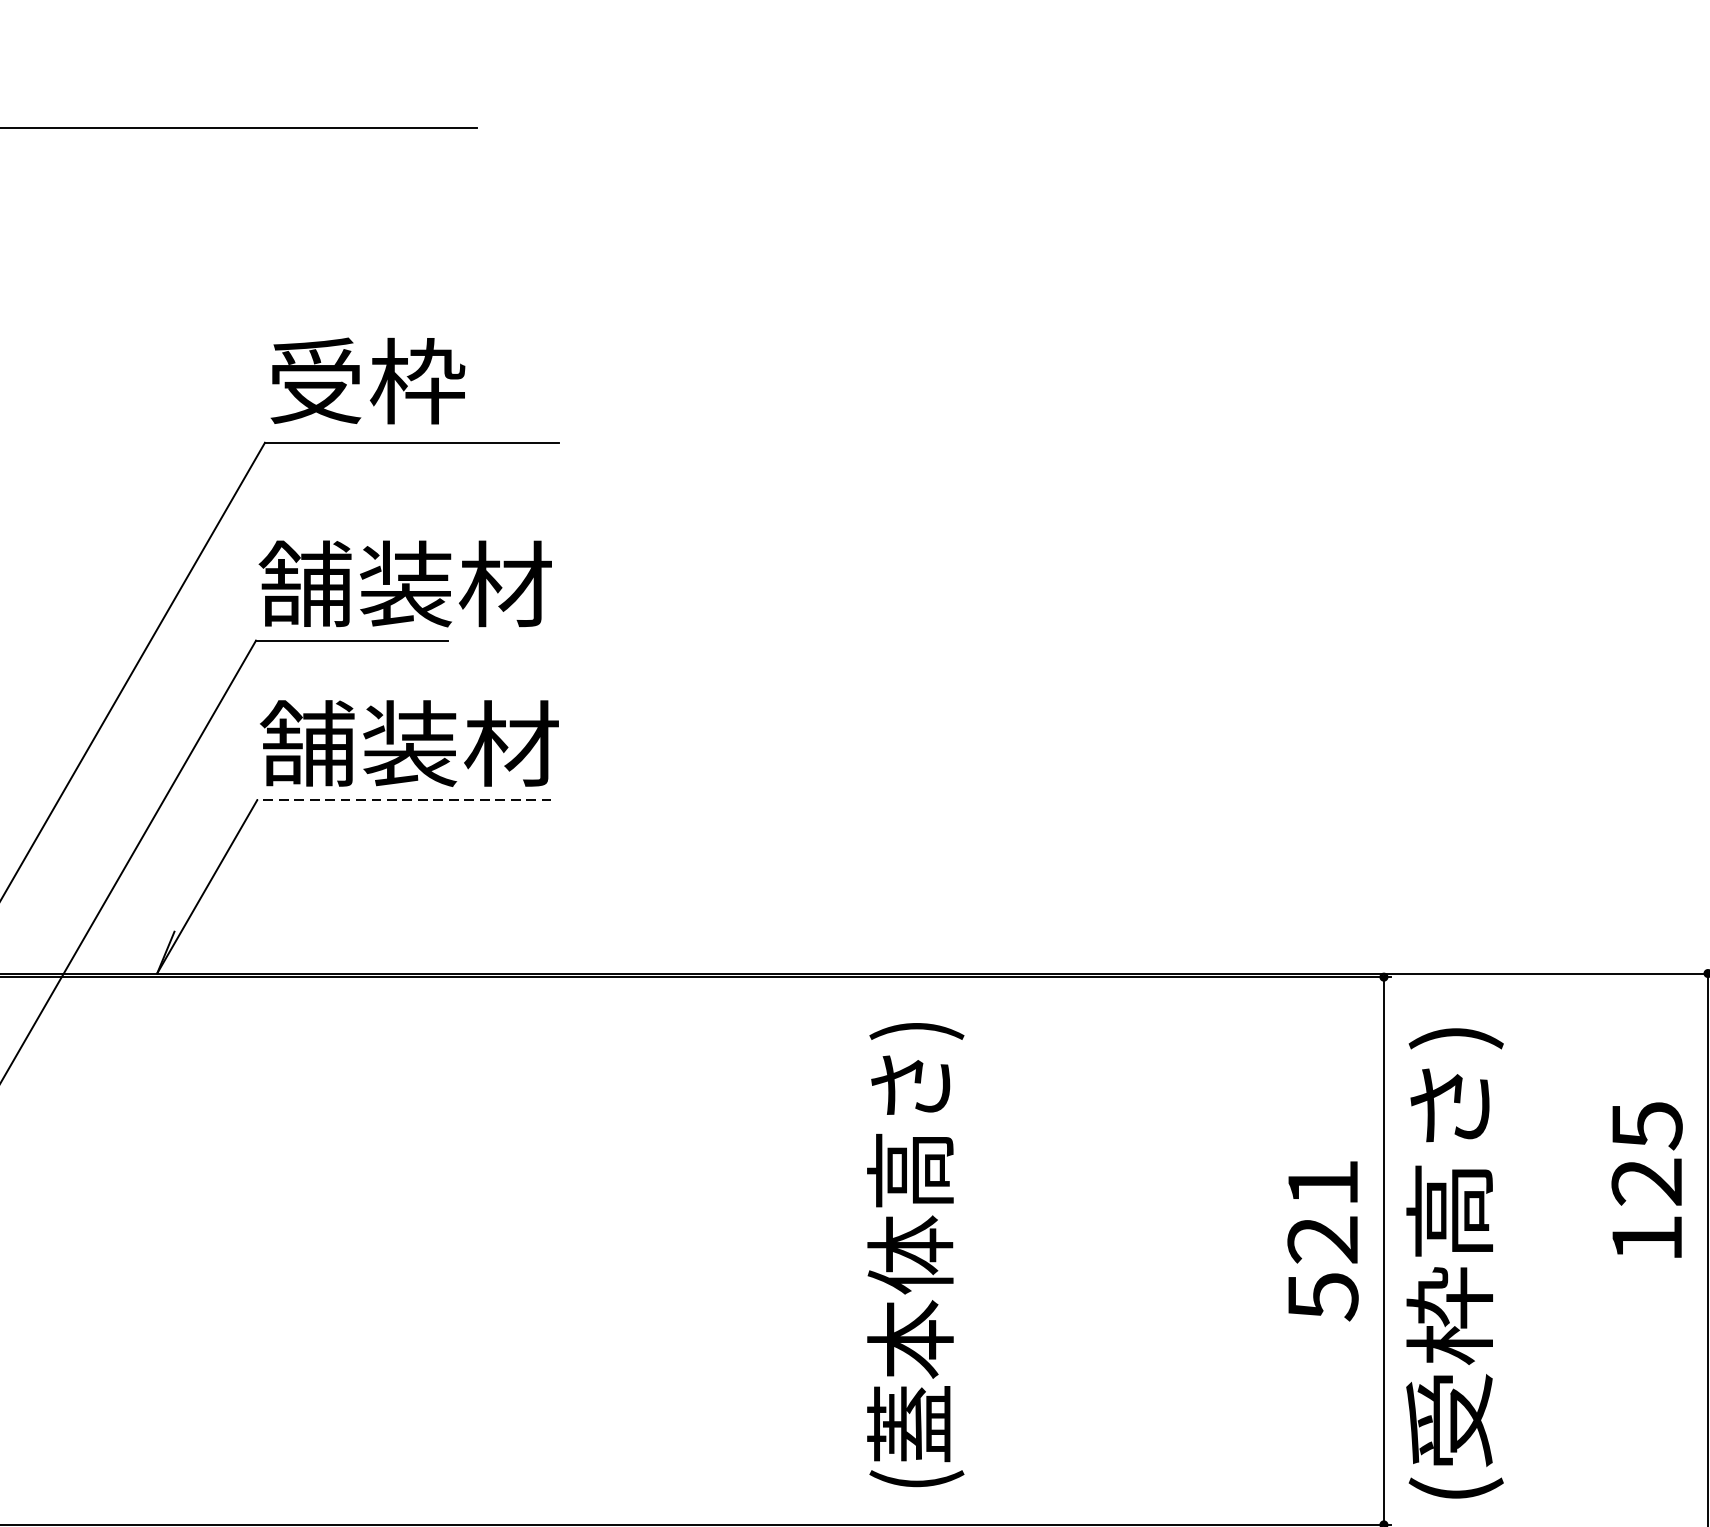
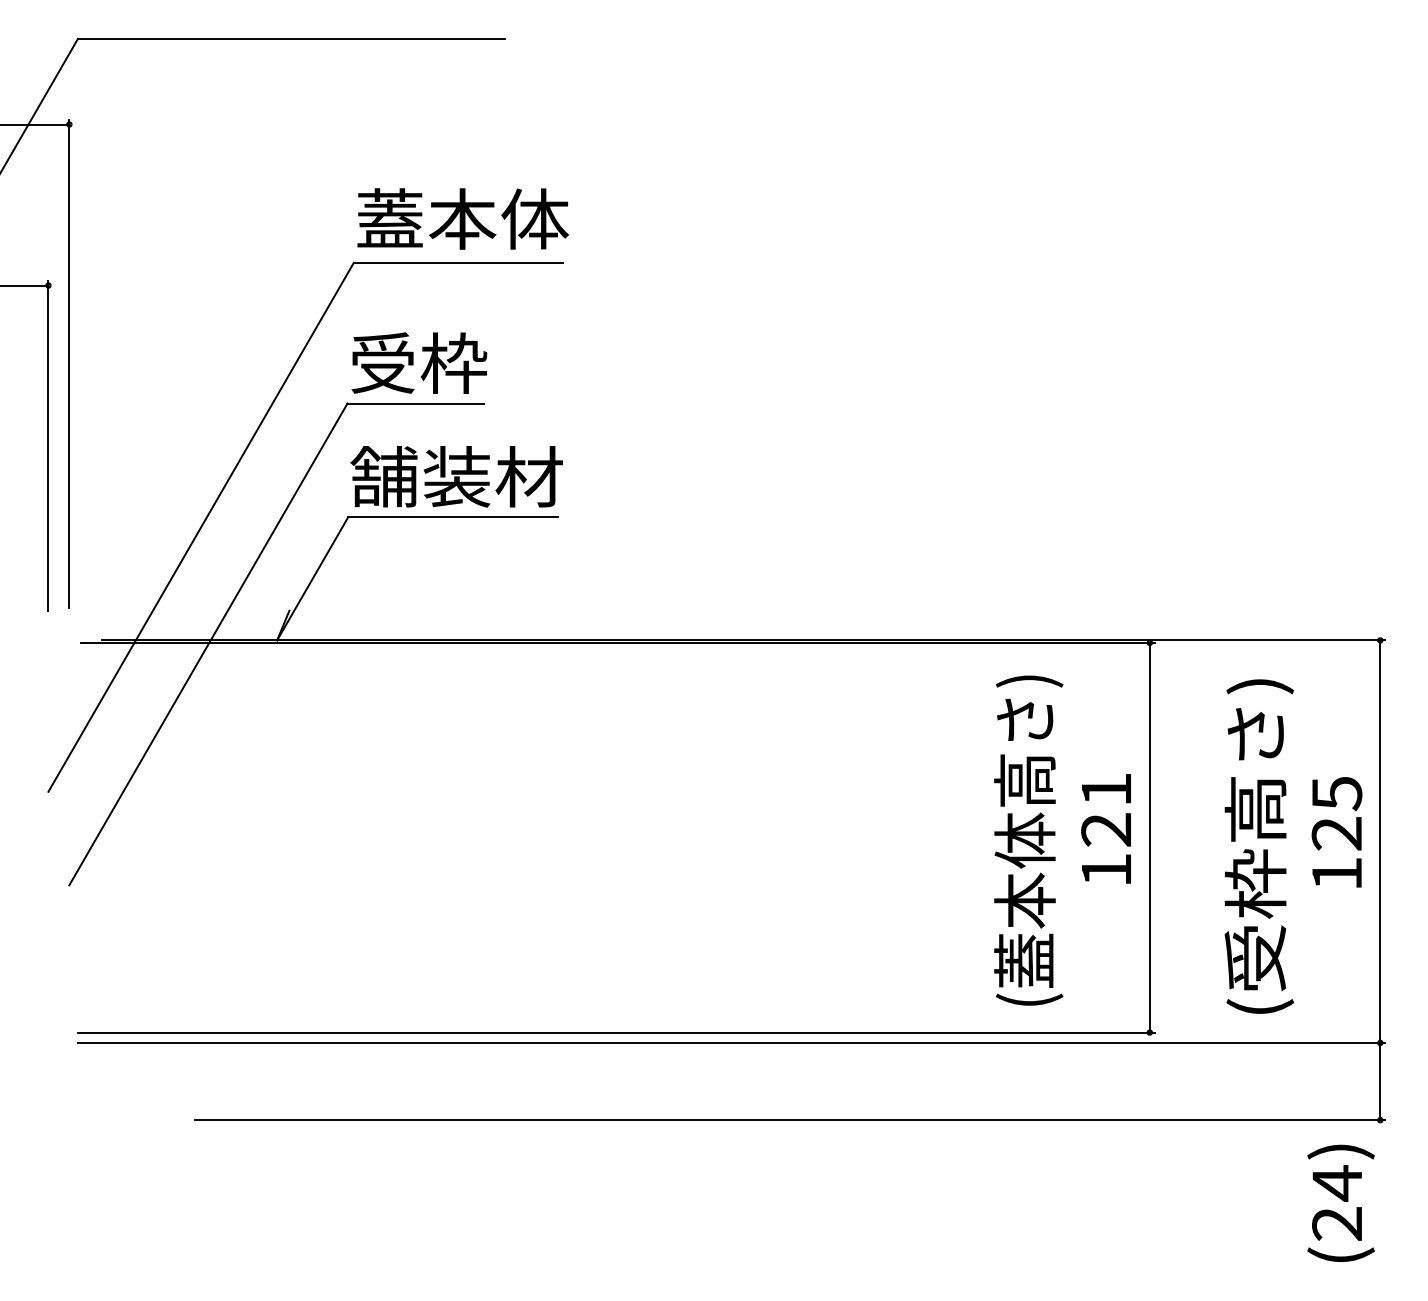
text: (419, 380) -> (463, 218), 受枠 -> 蓋本体
text: (405, 584) -> (453, 363), 舗装材 -> 受枠
line: (403, 800) -> (452, 517), dashed -> solid
text: (1646, 1180) -> (1336, 832), moved
text: (915, 1254) -> (1028, 840), moved
text: (1453, 1263) -> (1258, 846), moved
text: (1323, 1297) -> (1106, 870), 521 -> 121

